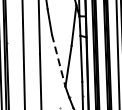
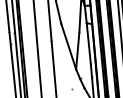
line: (58, 61) -> (68, 47), dashed -> solid

